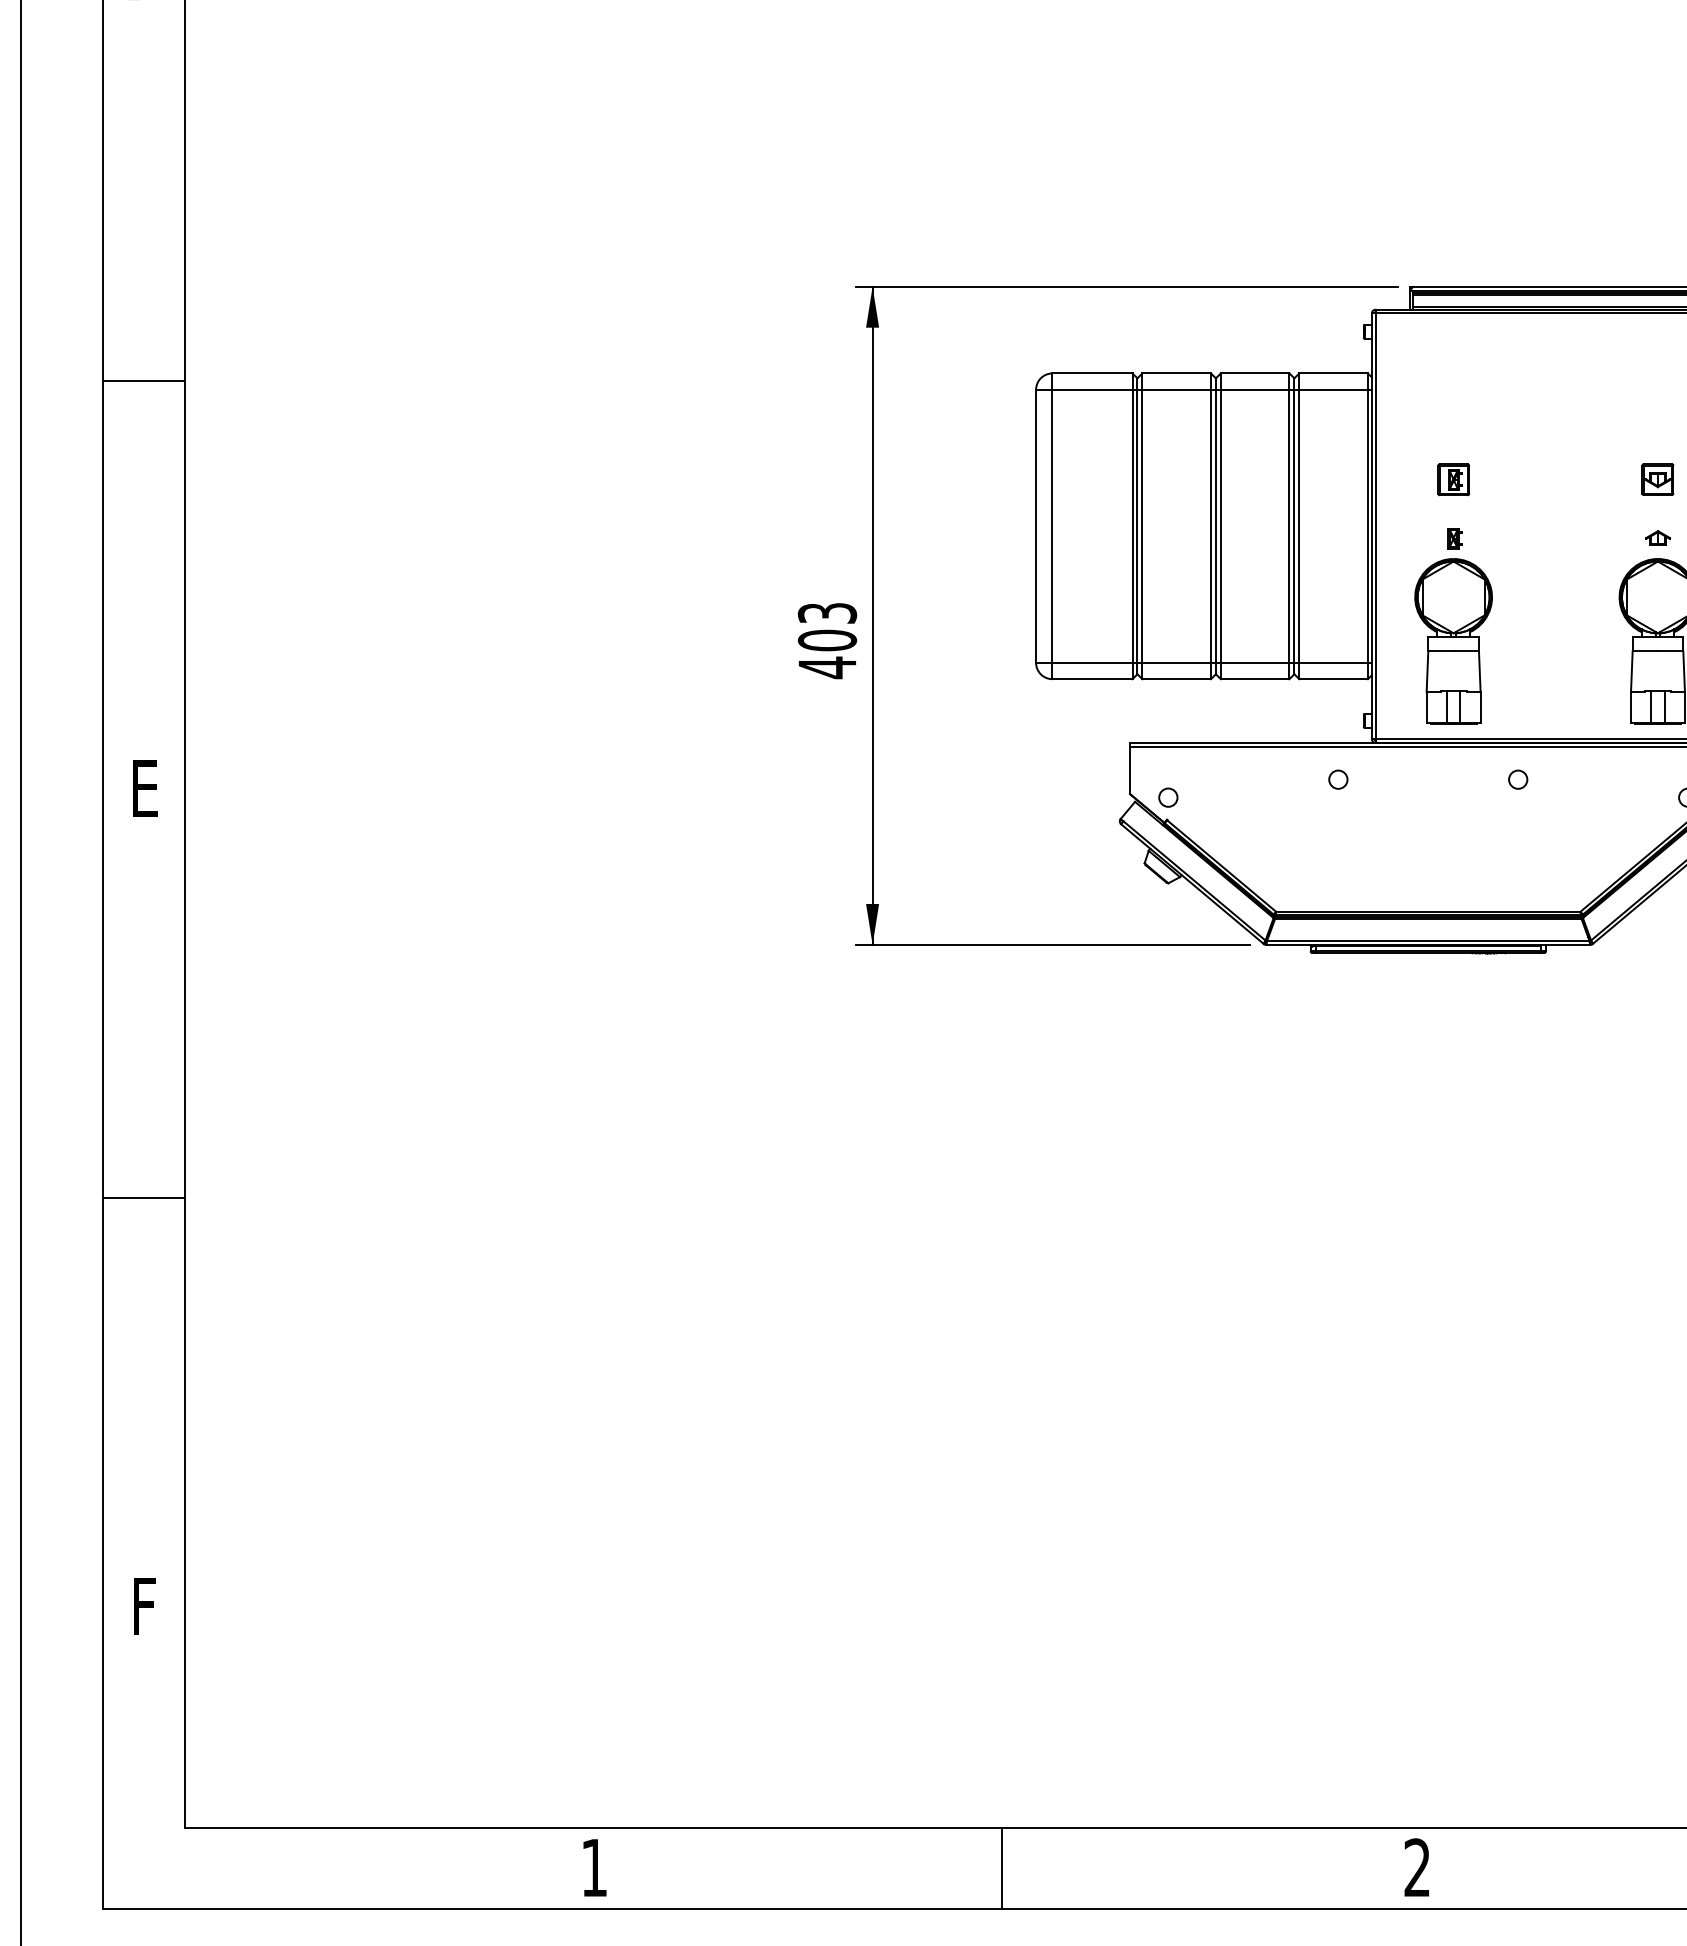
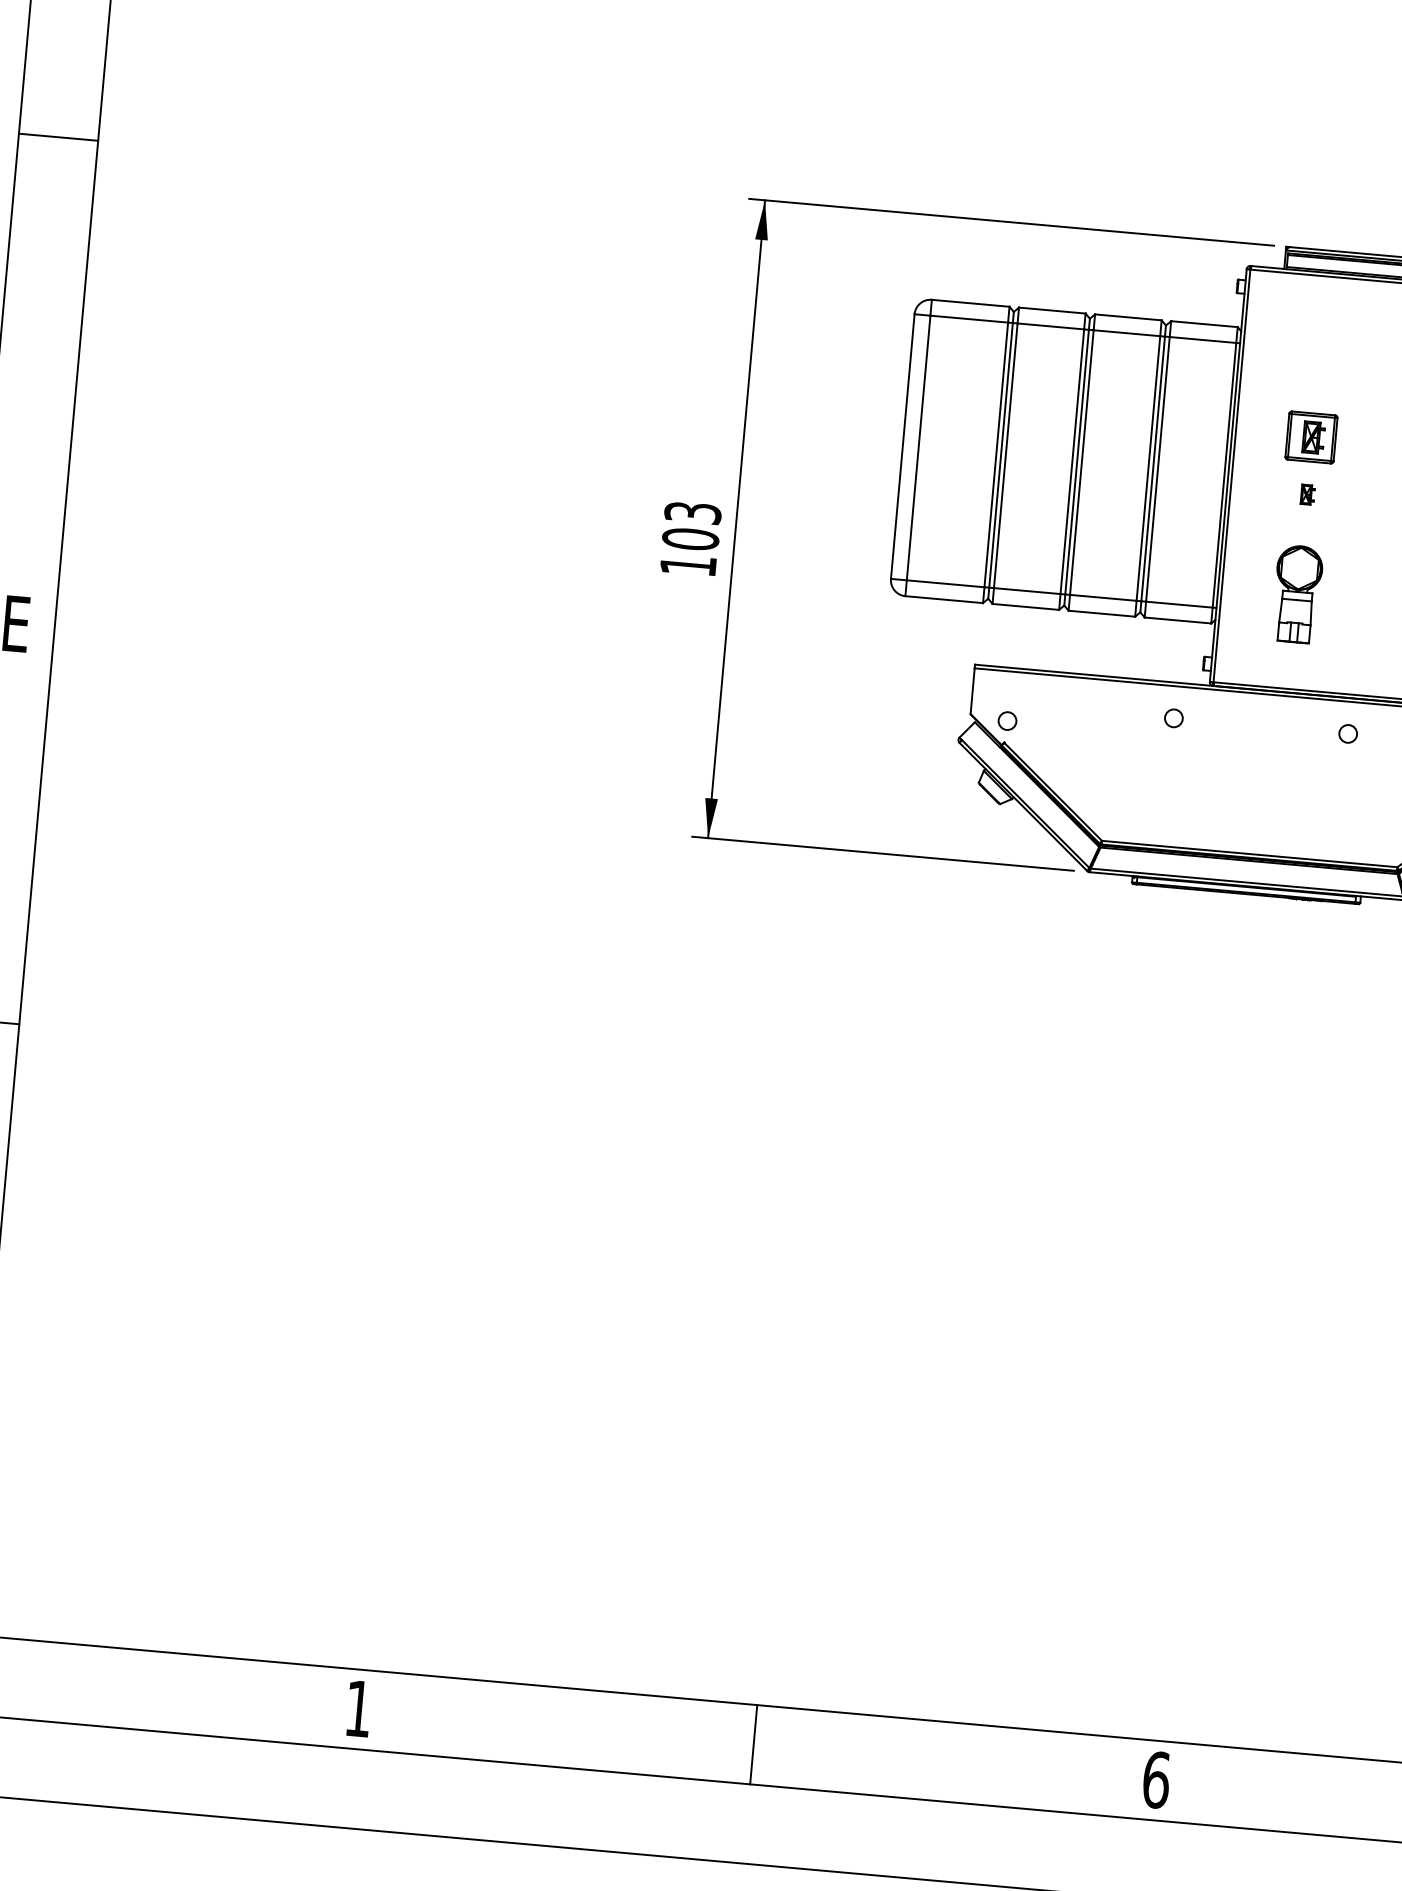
line: (143, 380) -> (58, 136), moved
part: (1453, 479) -> (1311, 437), size x1.6
part: (1453, 641) -> (1297, 594), size x0.6
text: (827, 667) -> (688, 565), 403 -> 103
text: (1417, 1867) -> (1156, 1779), 2 -> 6

